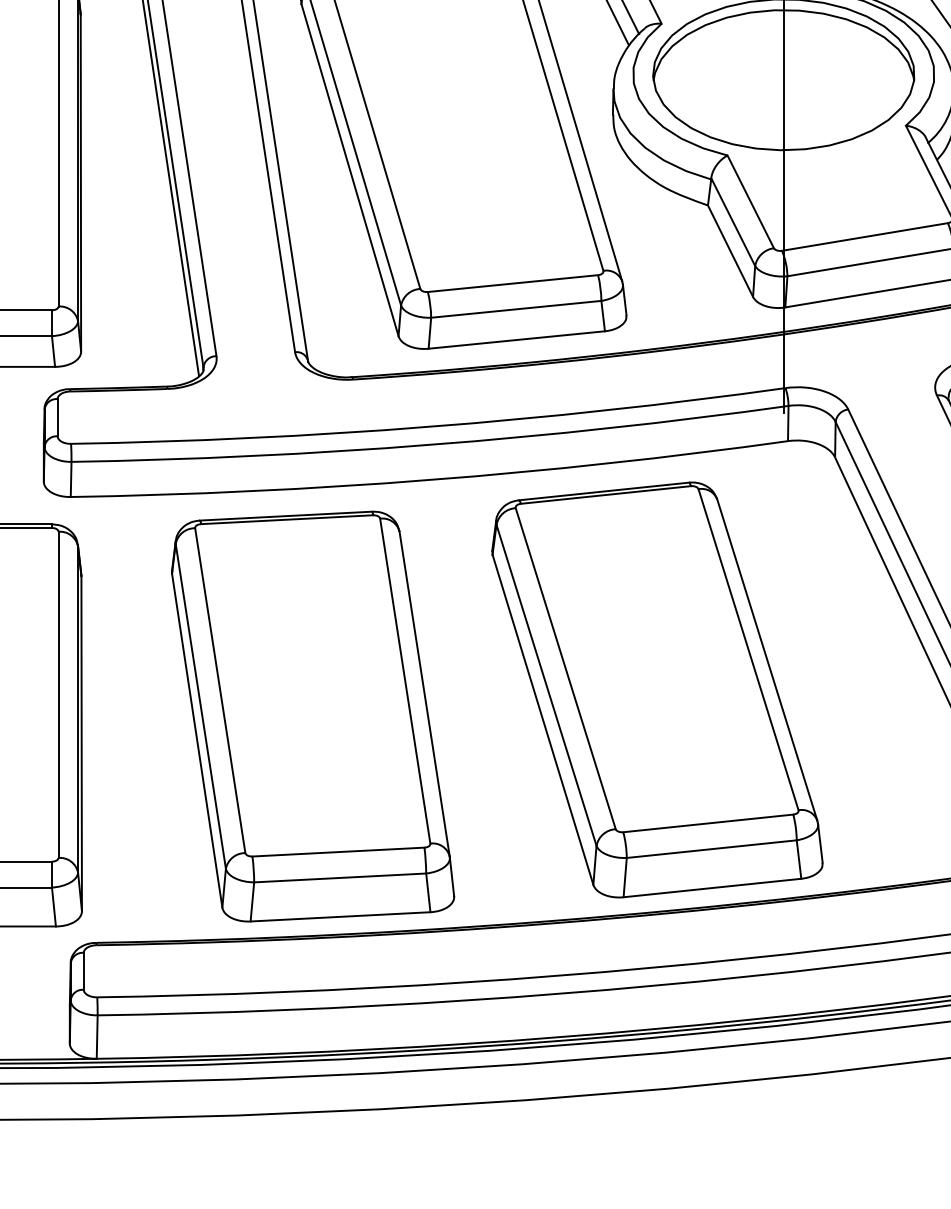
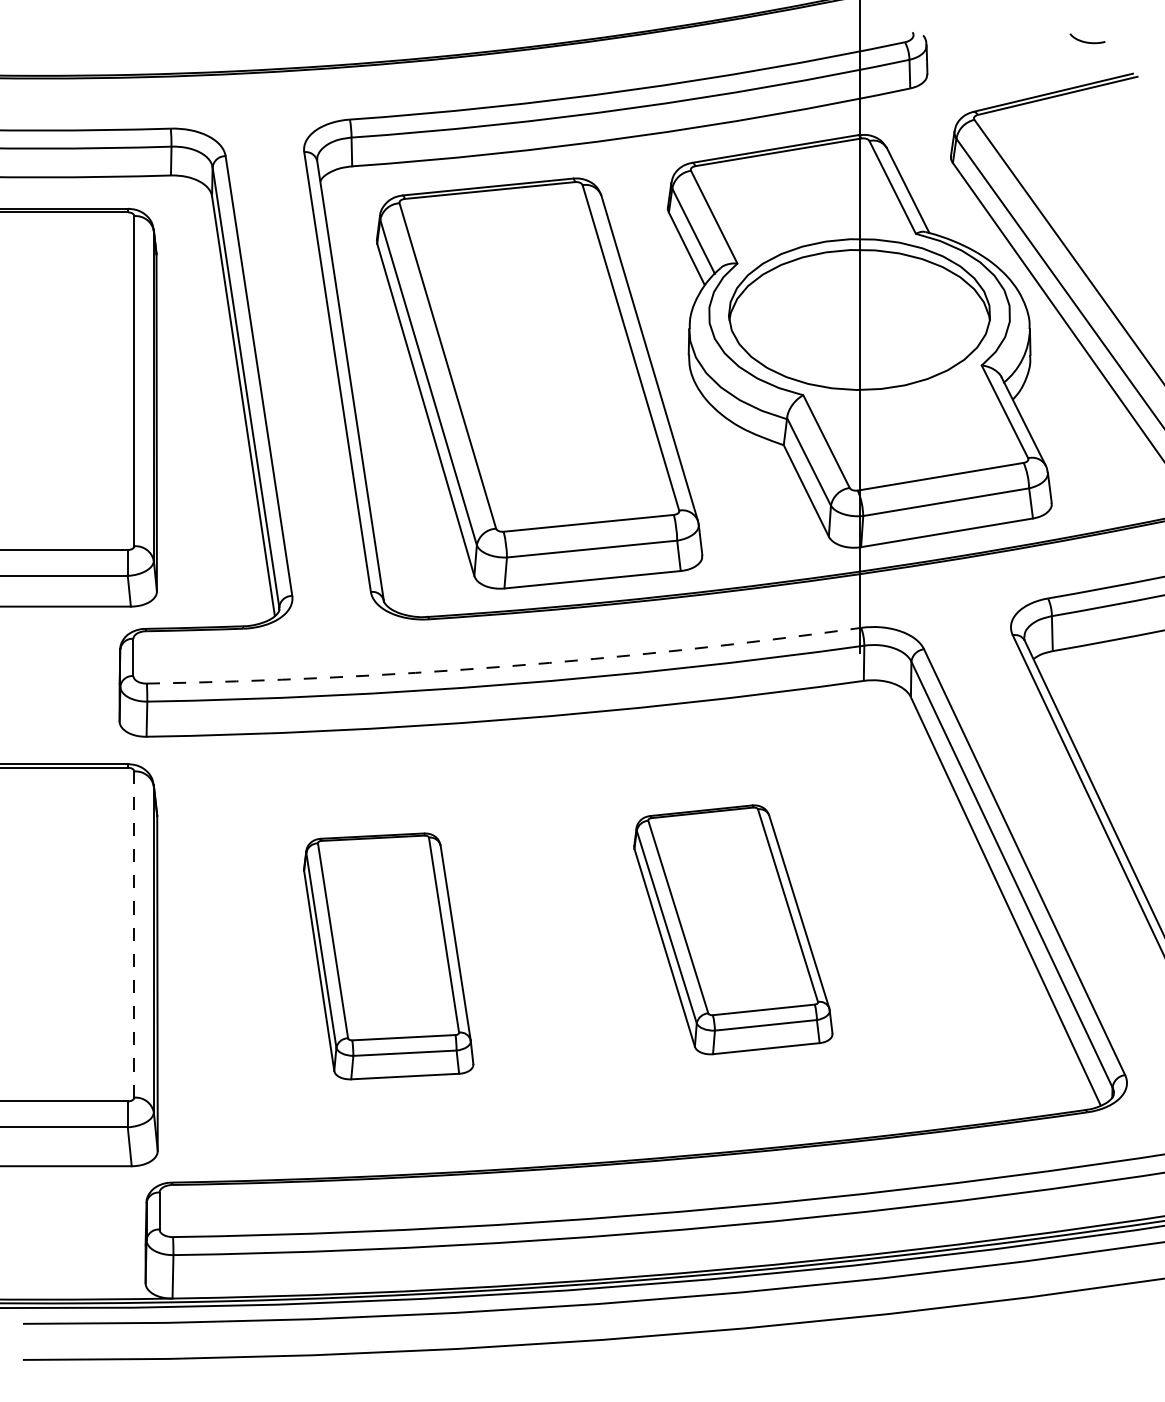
arc: (428, 426) -> (504, 666), solid -> dashed
part: (657, 689) -> (733, 929), size x0.6
line: (58, 694) -> (134, 934), solid -> dashed
part: (312, 716) -> (388, 956), size x0.6

